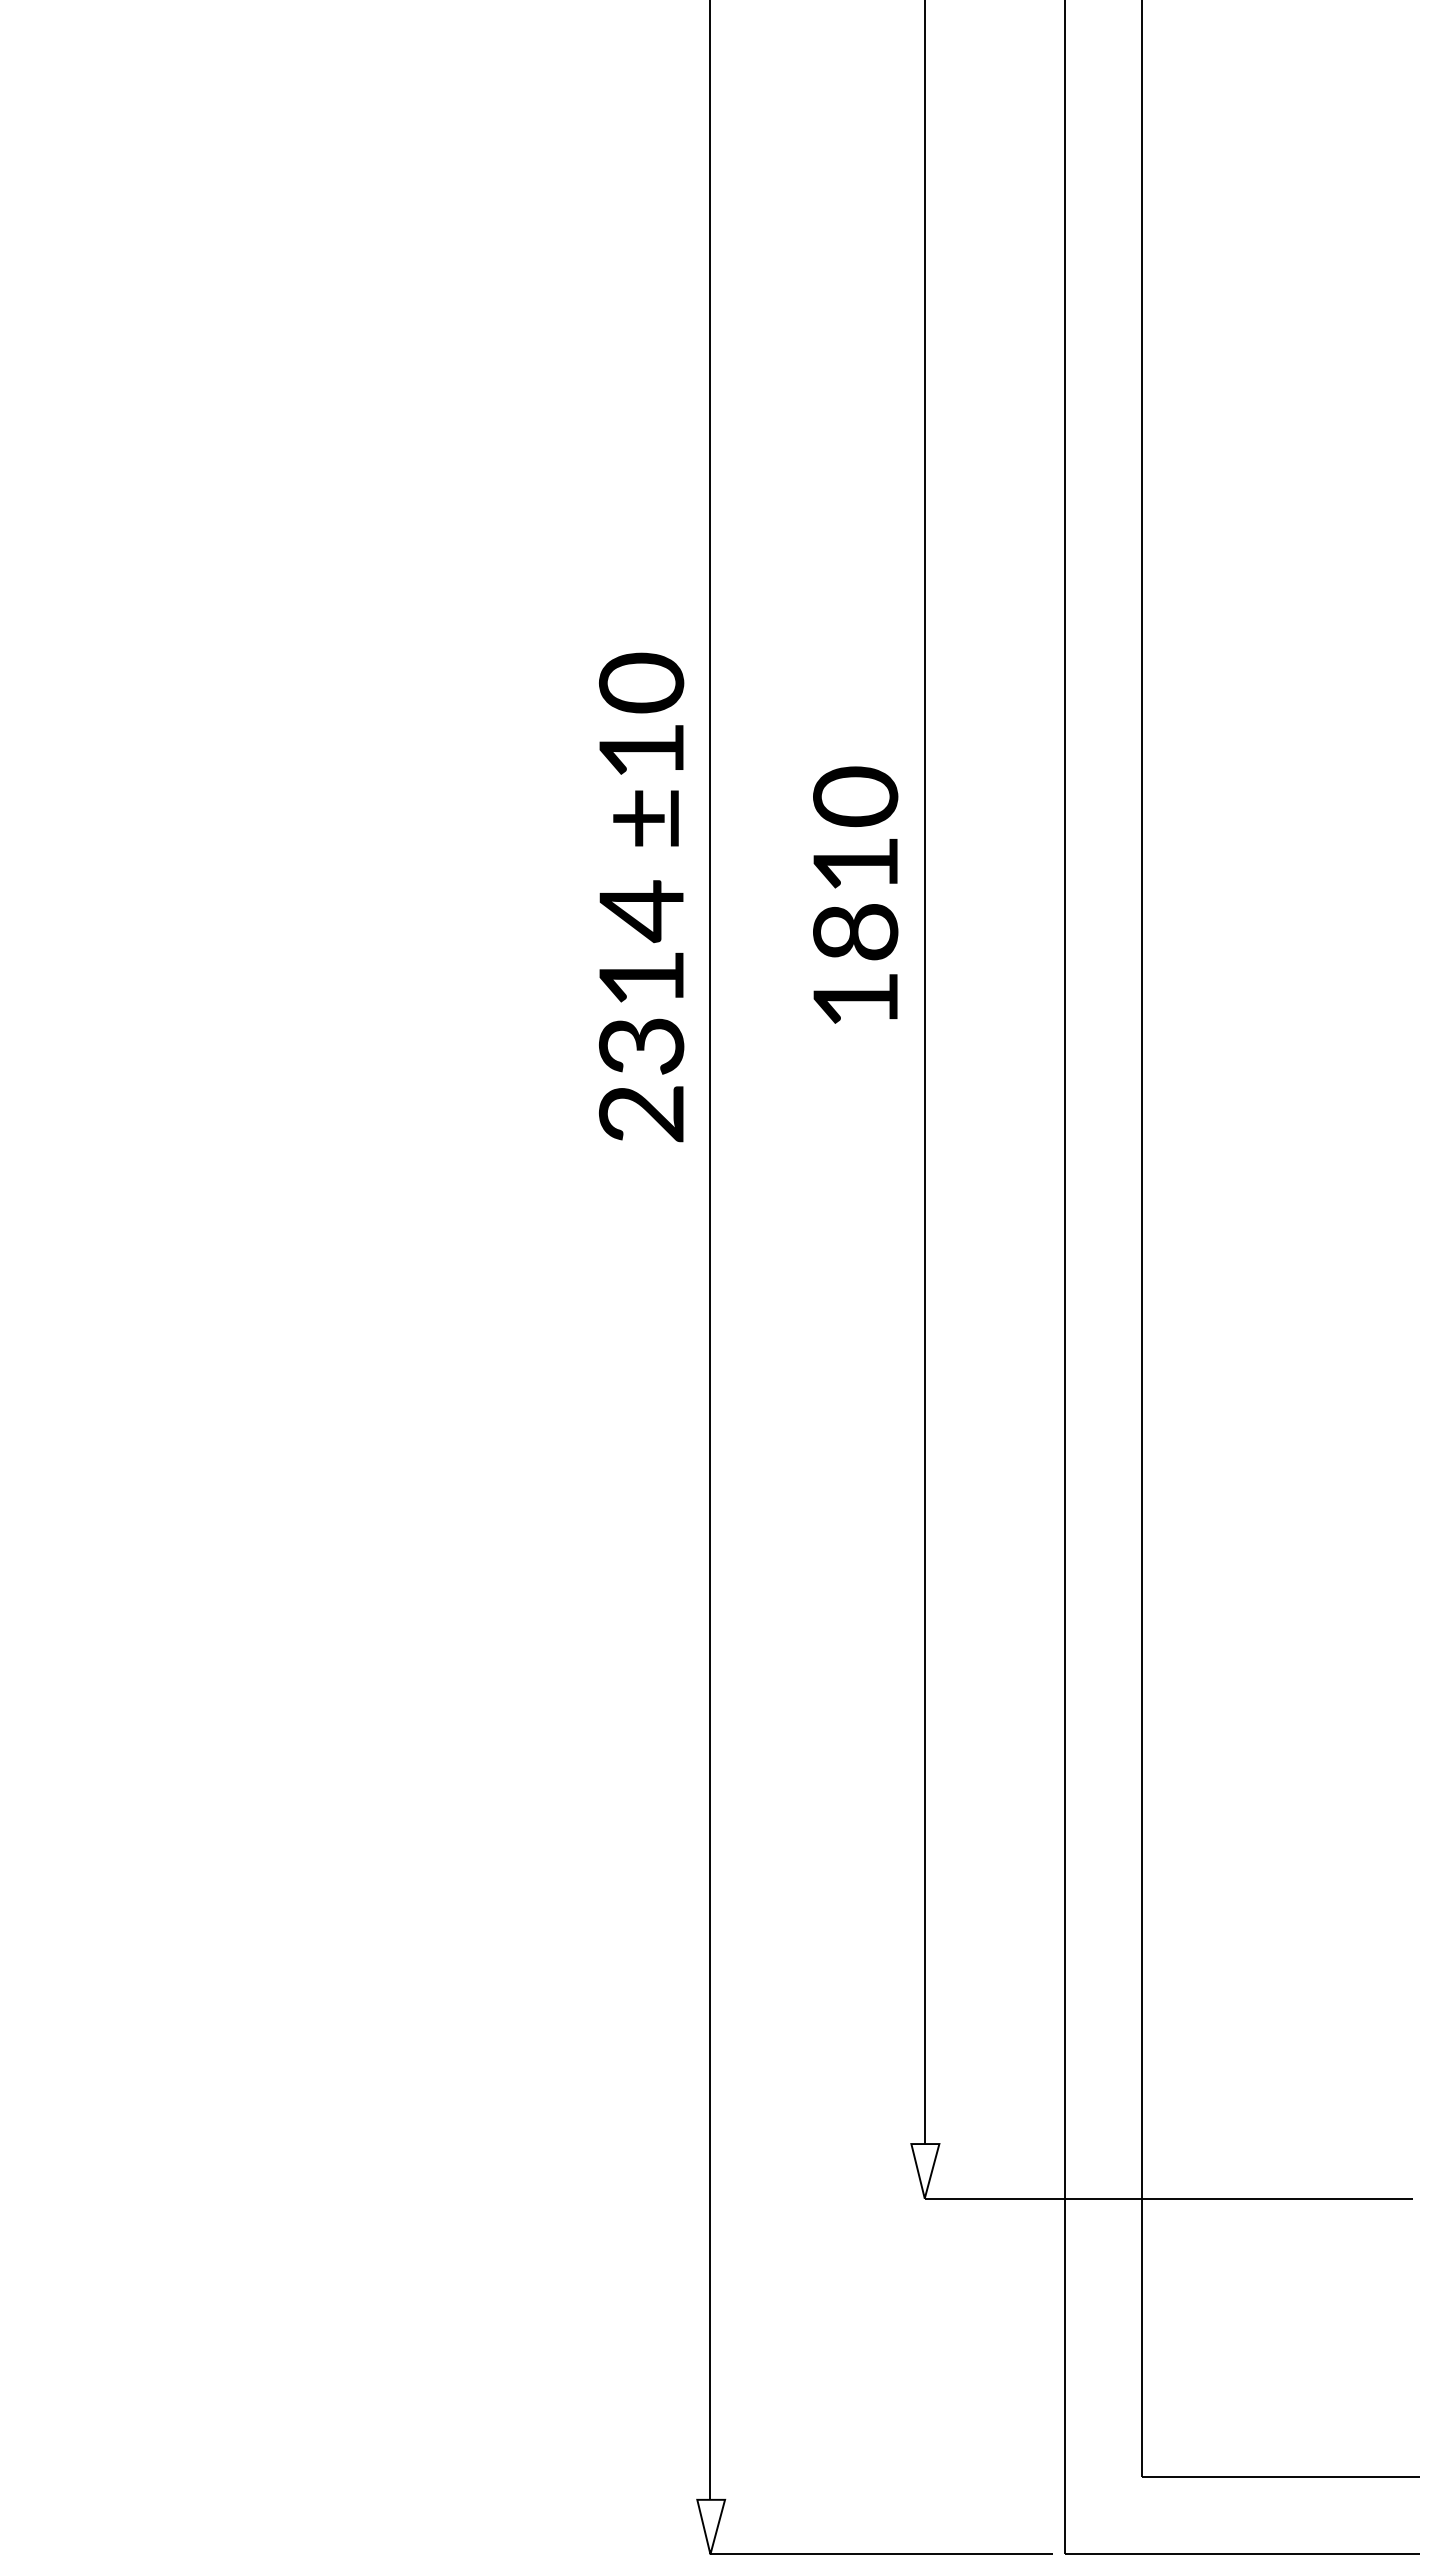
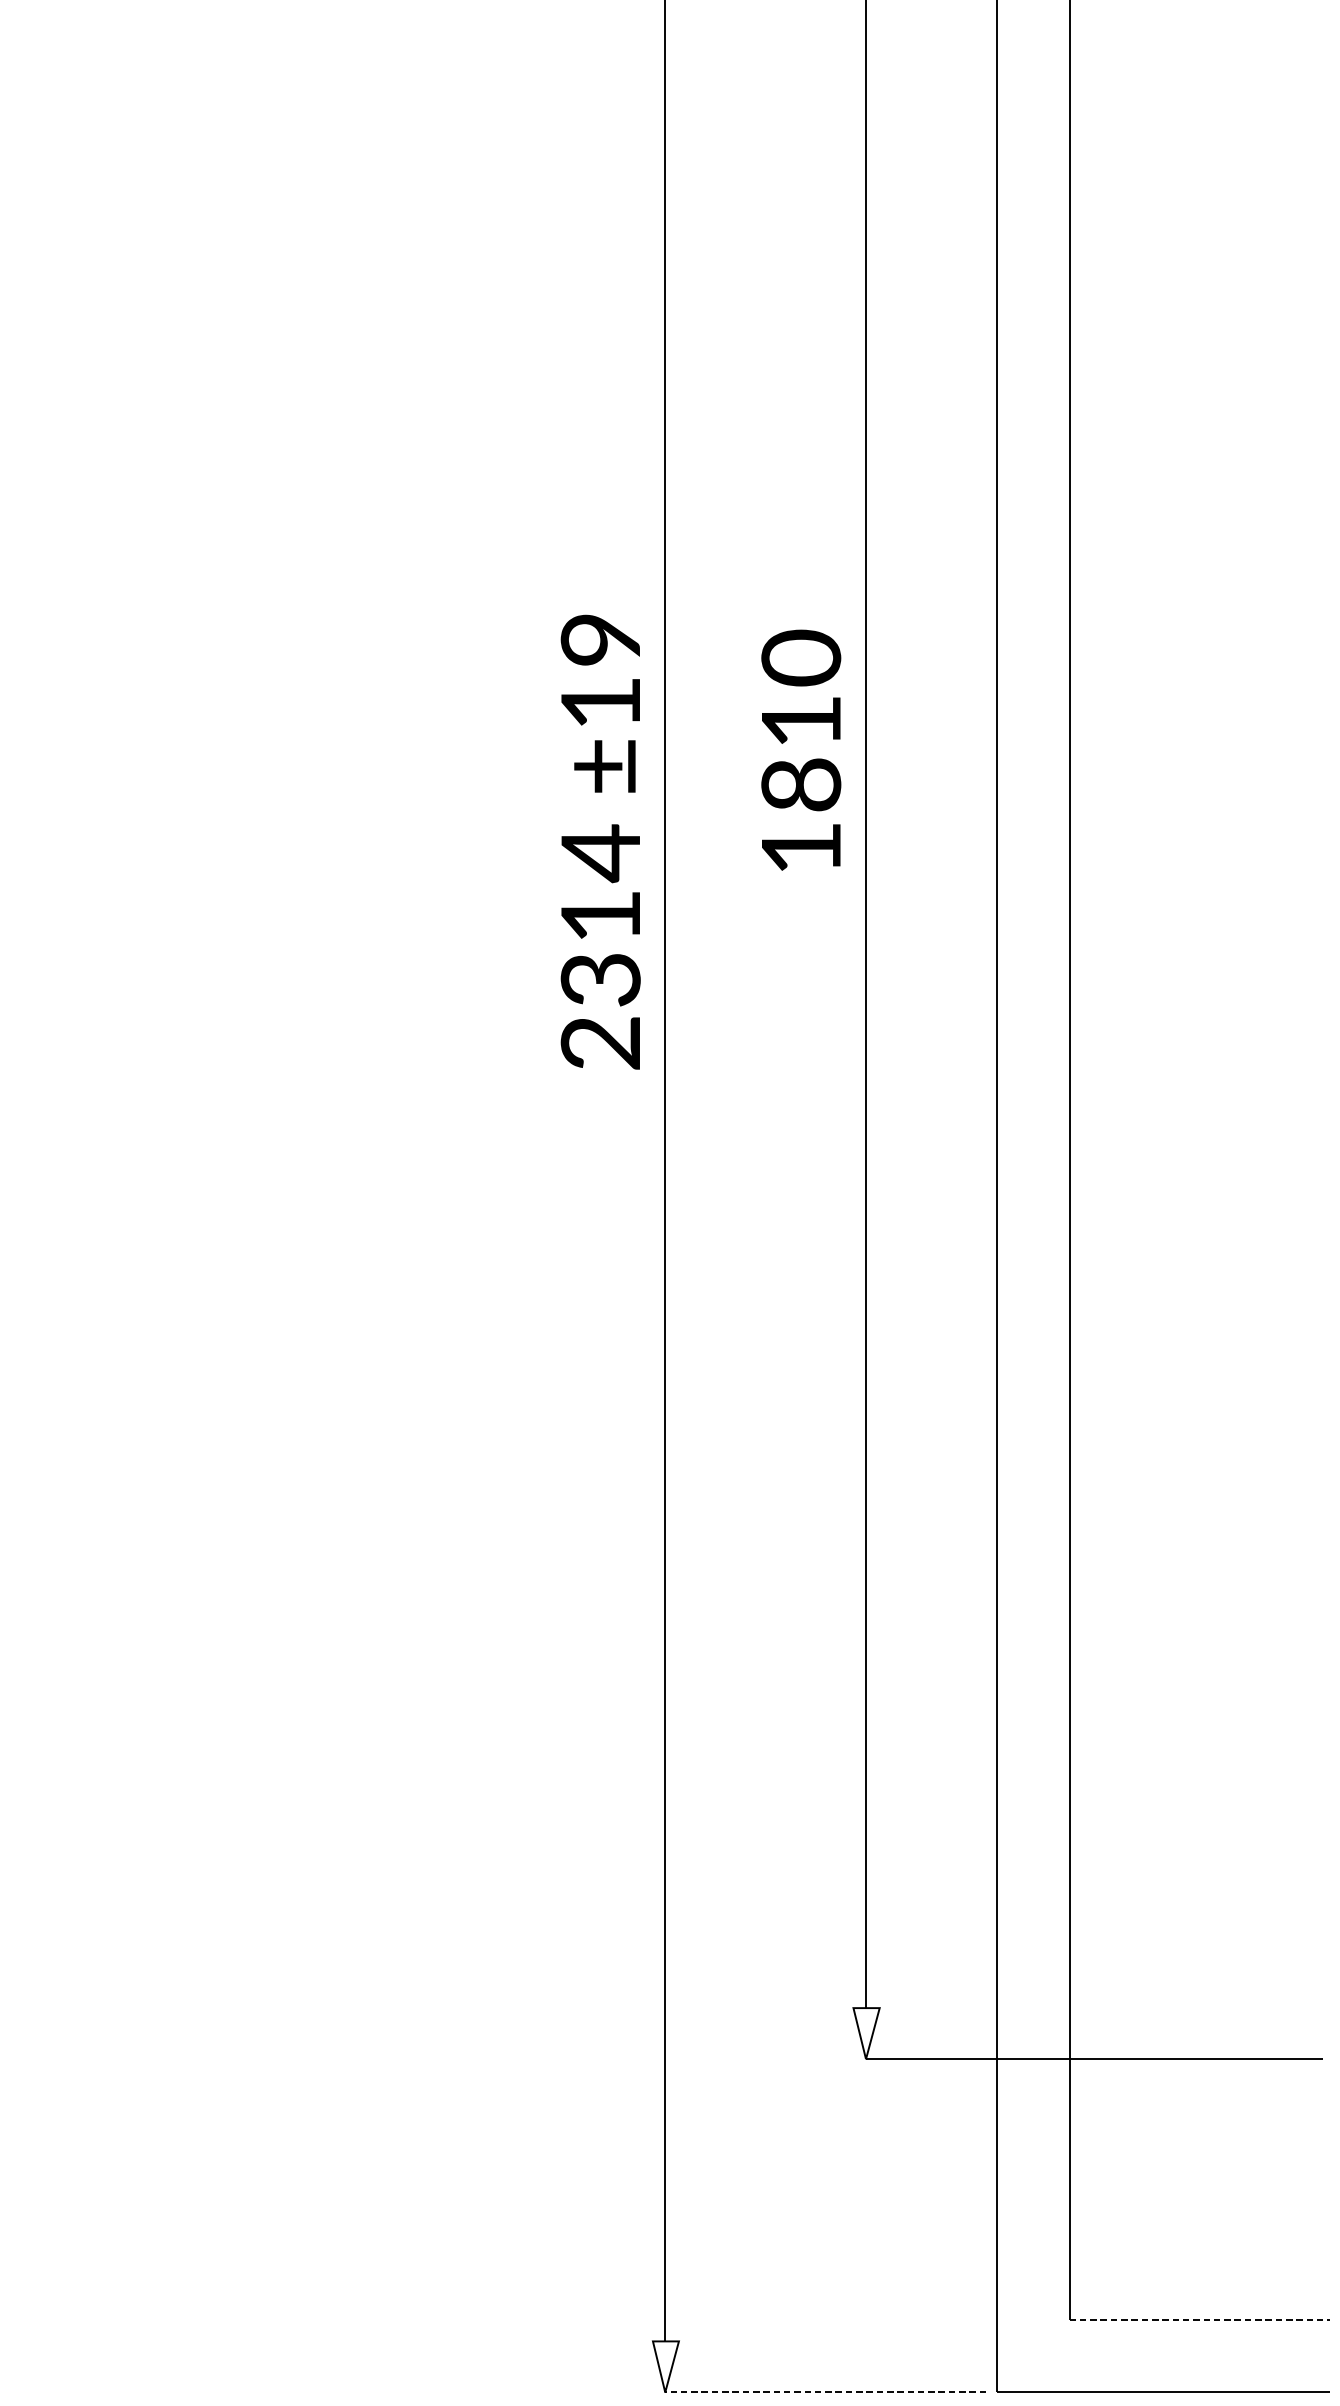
text: (641, 682) -> (600, 639), ±10 -> ±19
text: (855, 894) -> (801, 749), moved
line: (1281, 2476) -> (1200, 2319), solid -> dashed
line: (881, 2554) -> (825, 2392), solid -> dashed

